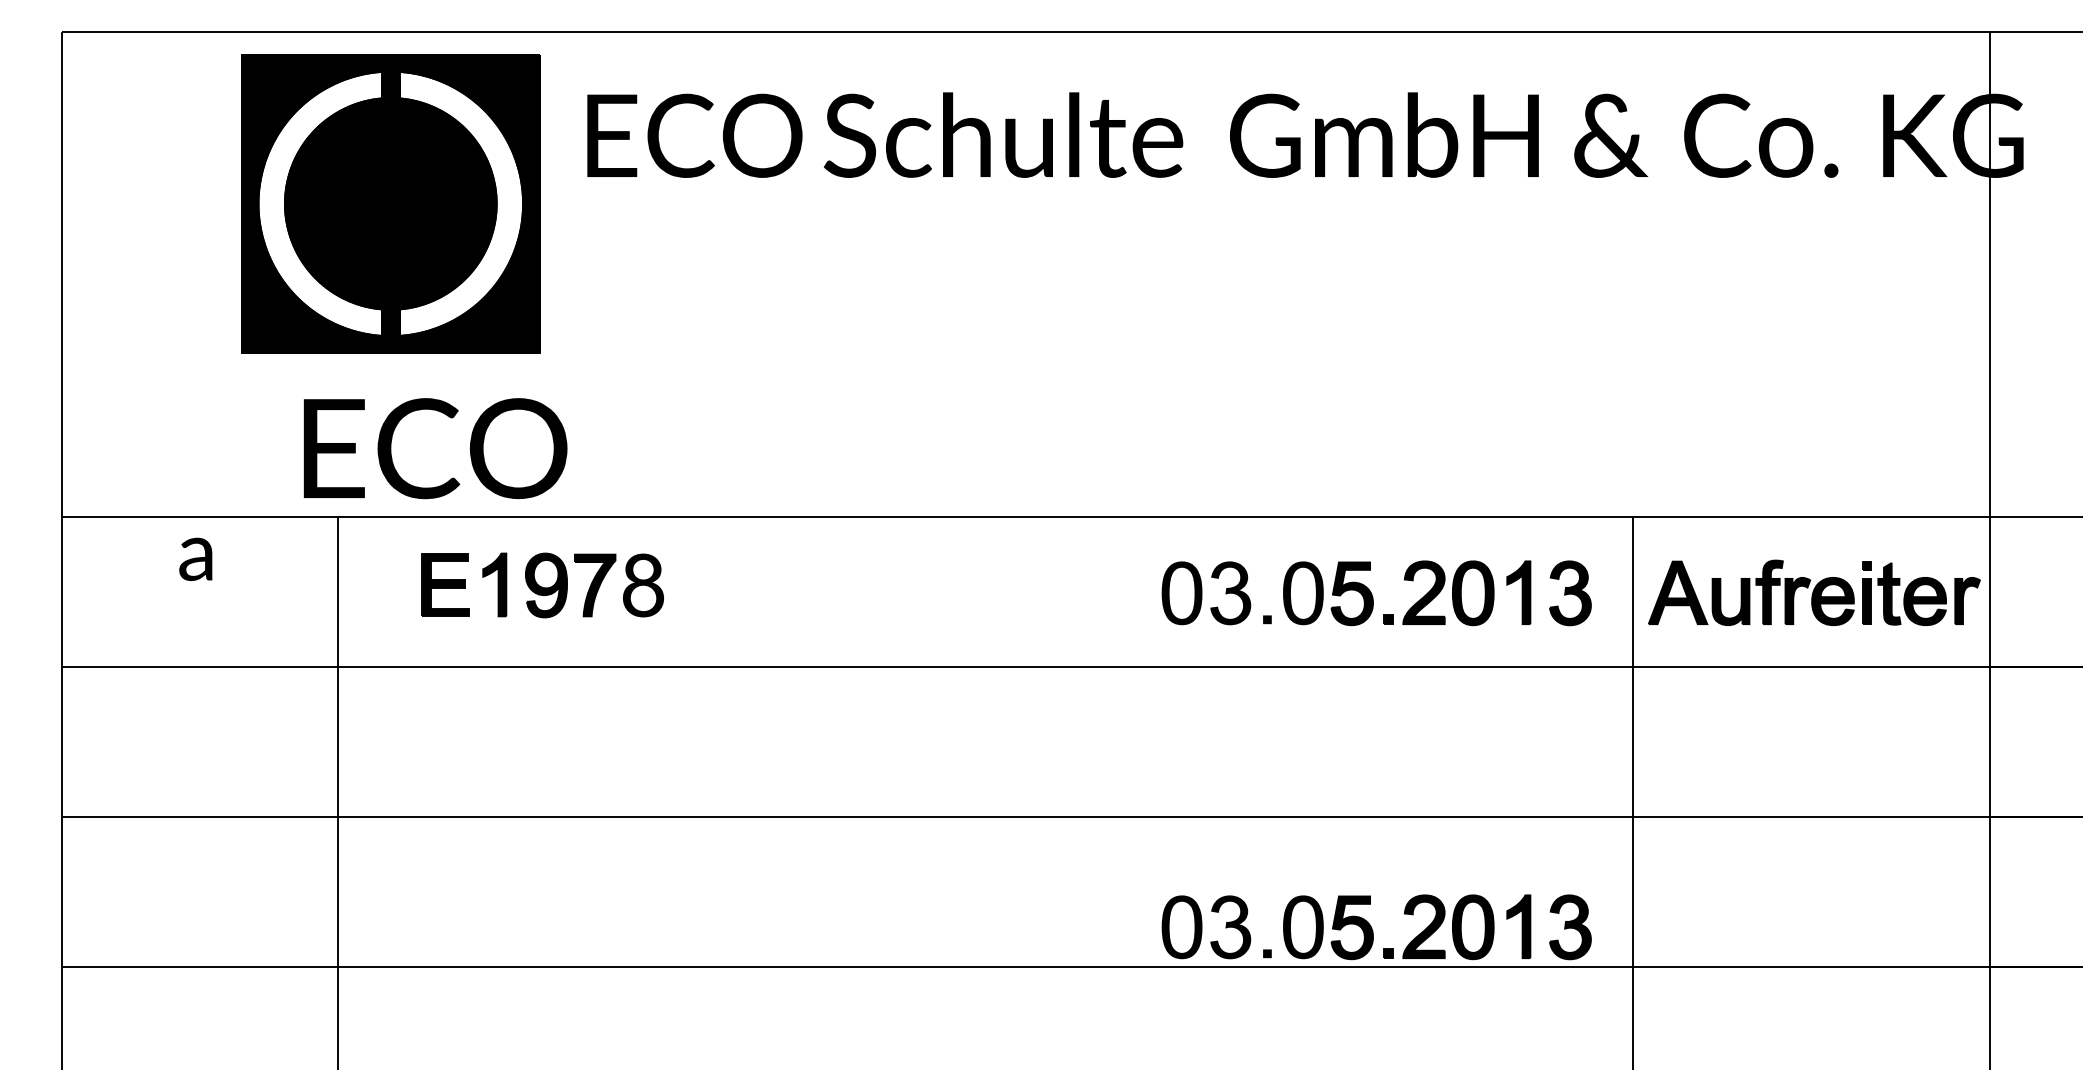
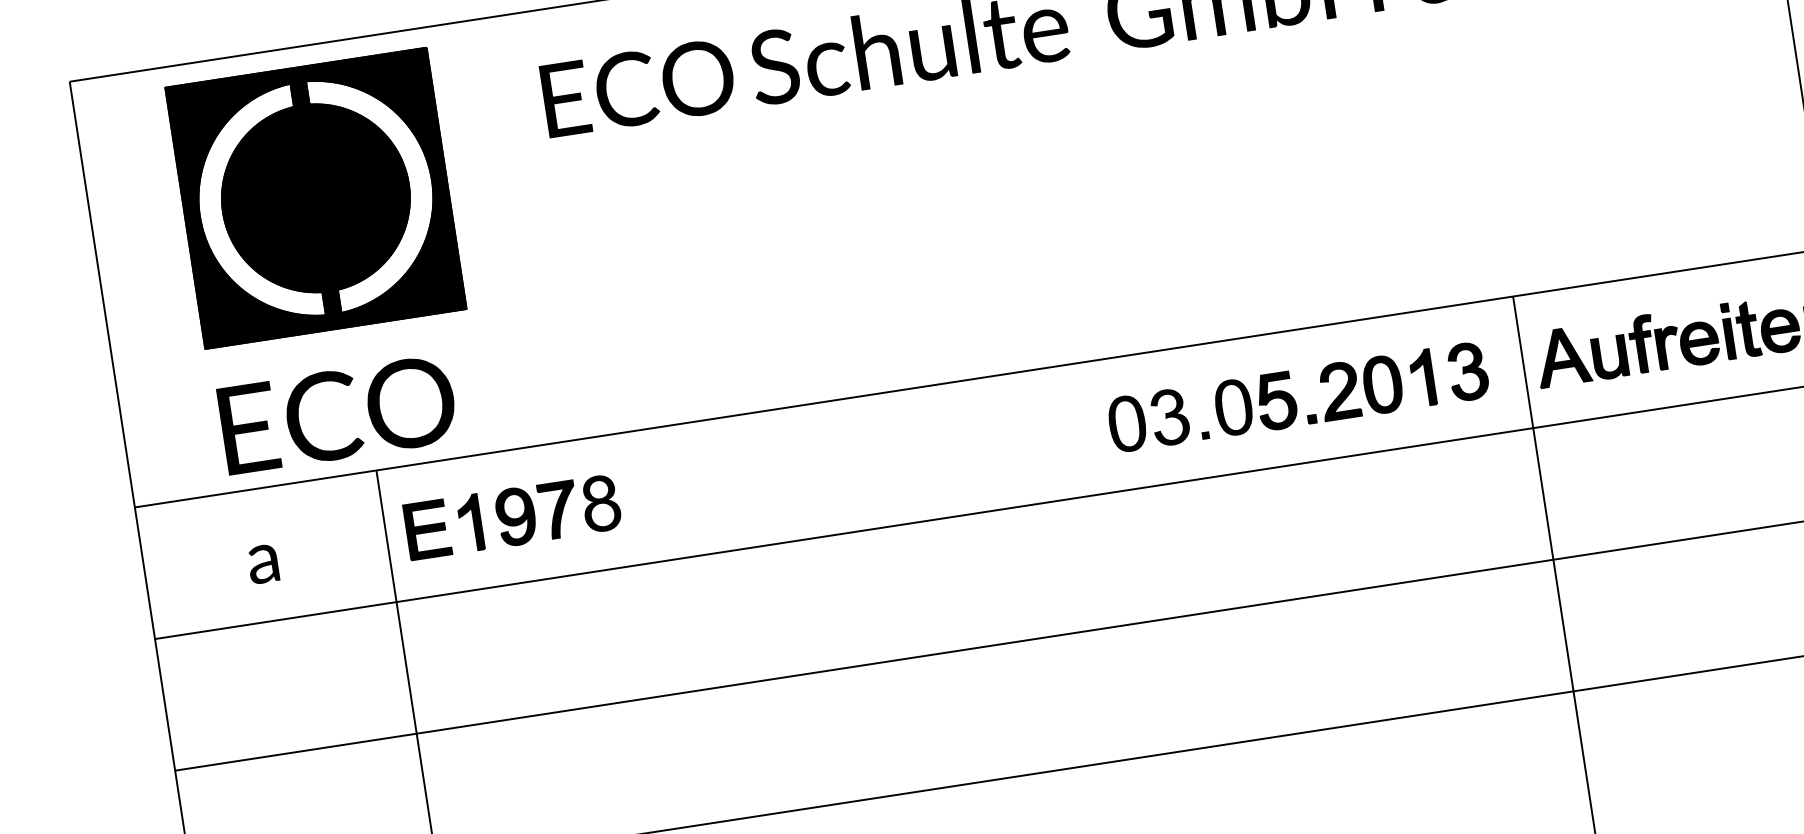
part: (390, 203) -> (315, 198), moved
text: (435, 448) -> (337, 414), moved
text: (195, 558) -> (262, 563), moved
part: (542, 585) -> (512, 517), moved
part: (1376, 927) -> (1342, 690), removed

